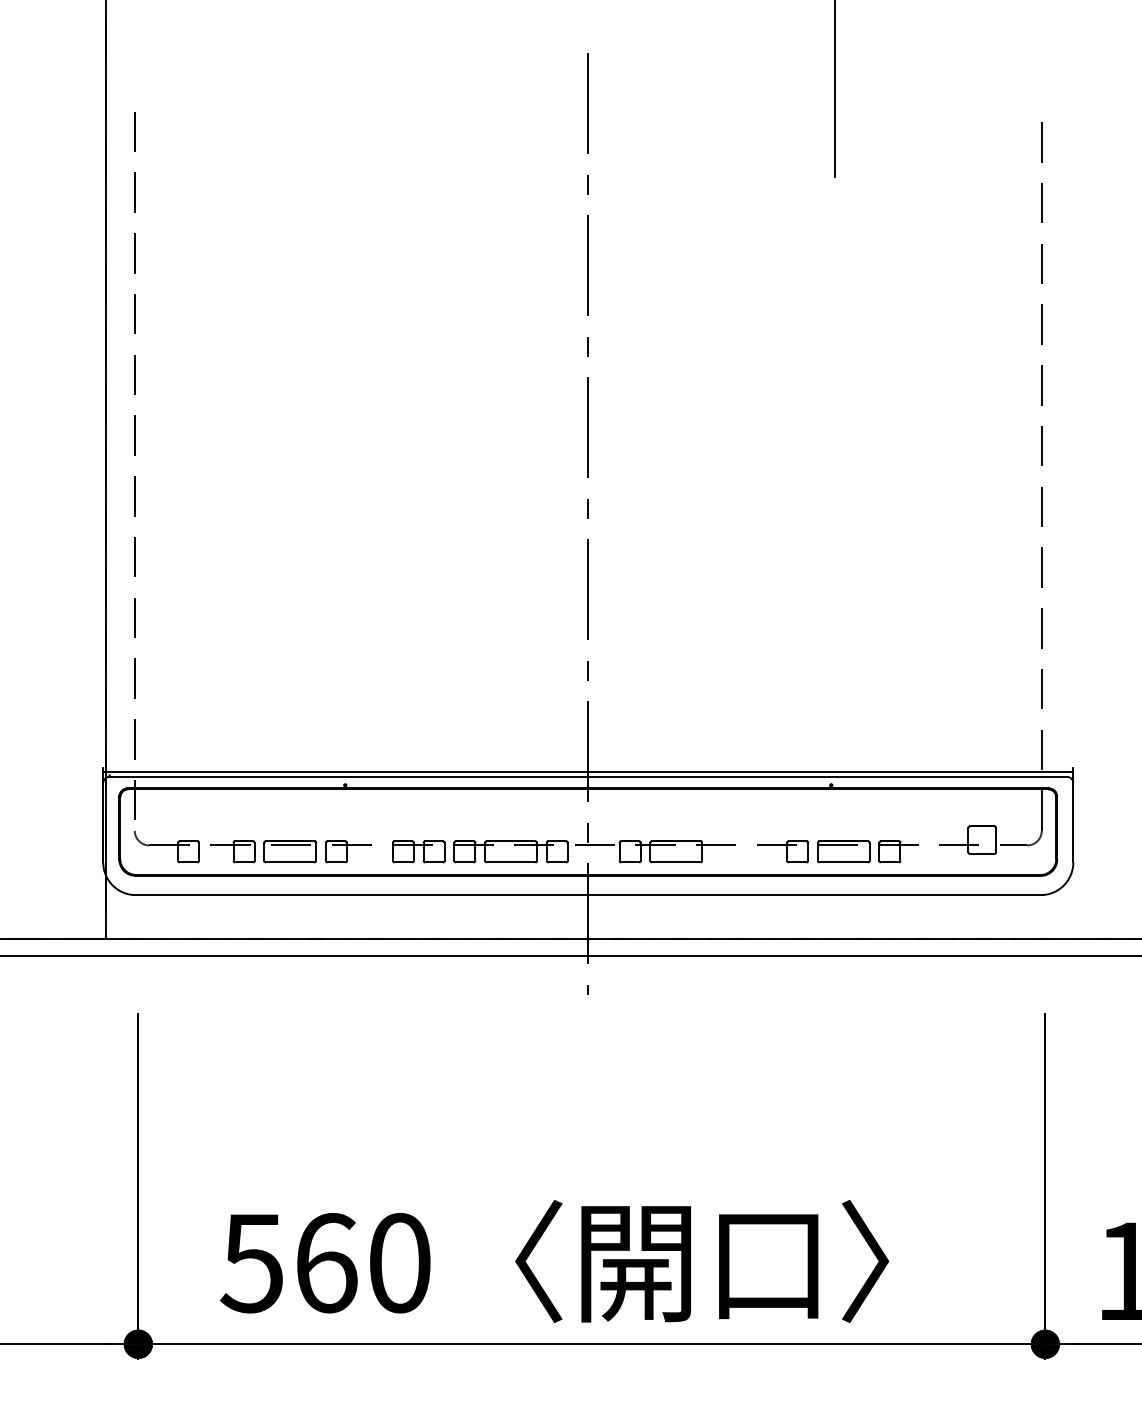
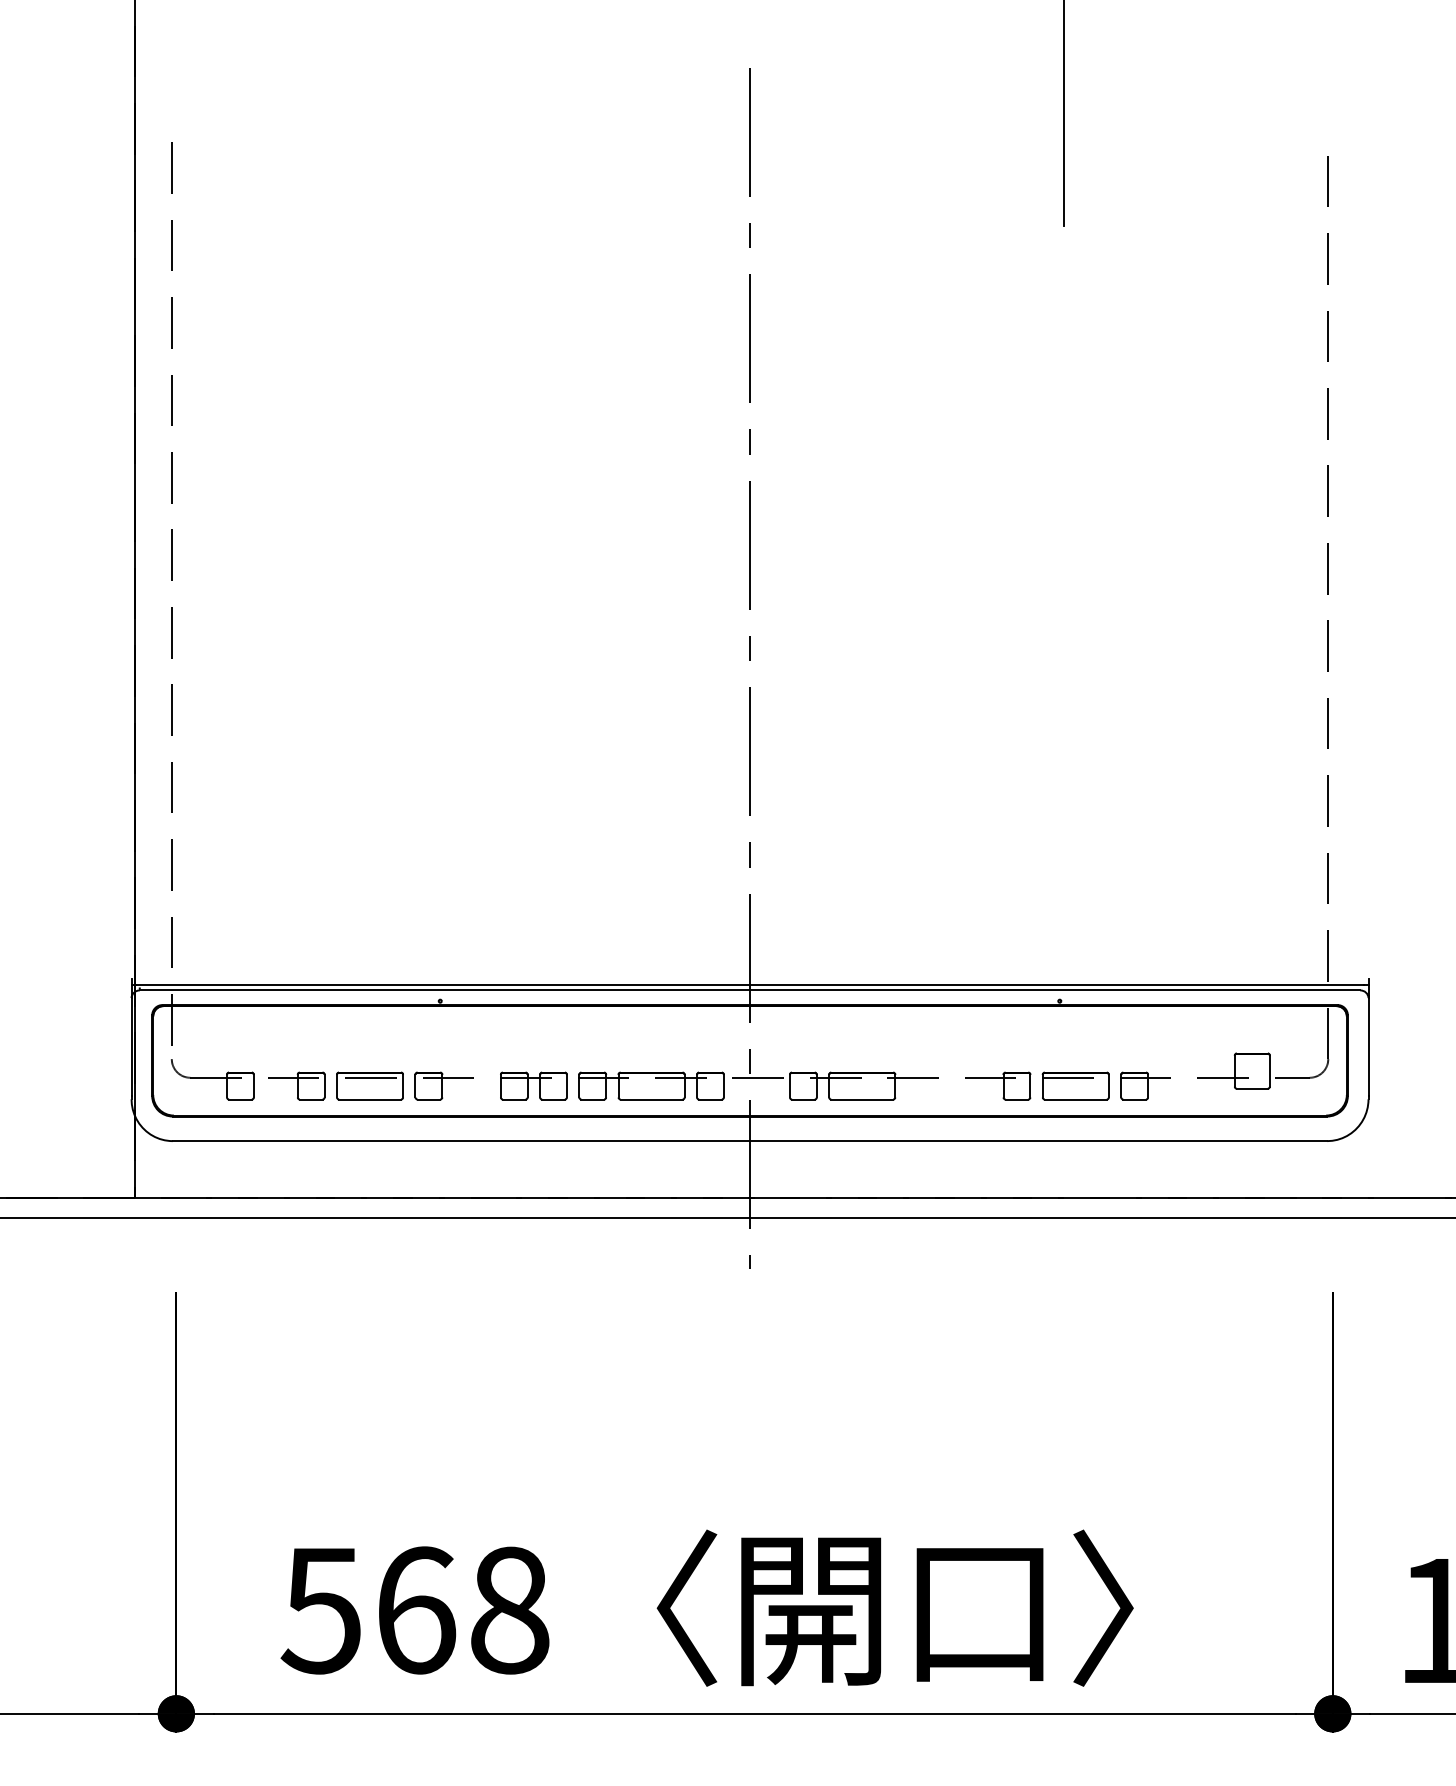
text: (400, 1263) -> (510, 1610), 560 -> 568

